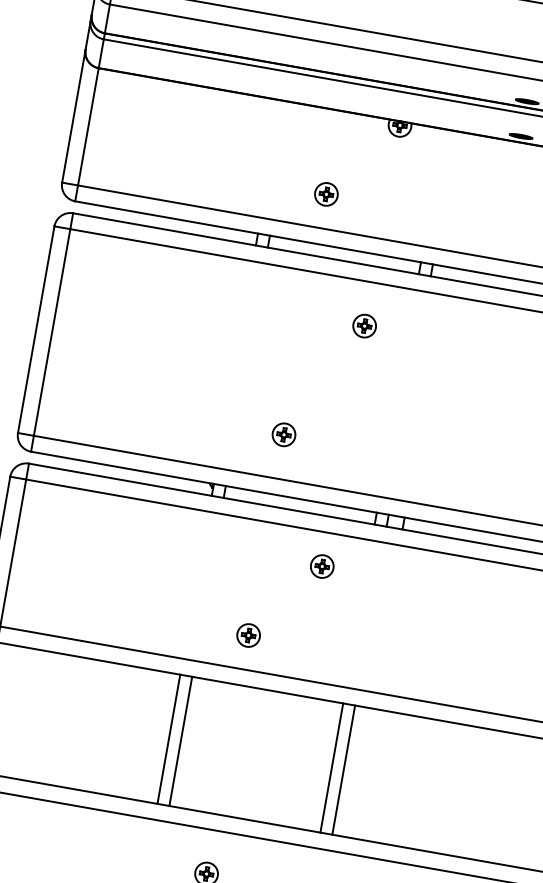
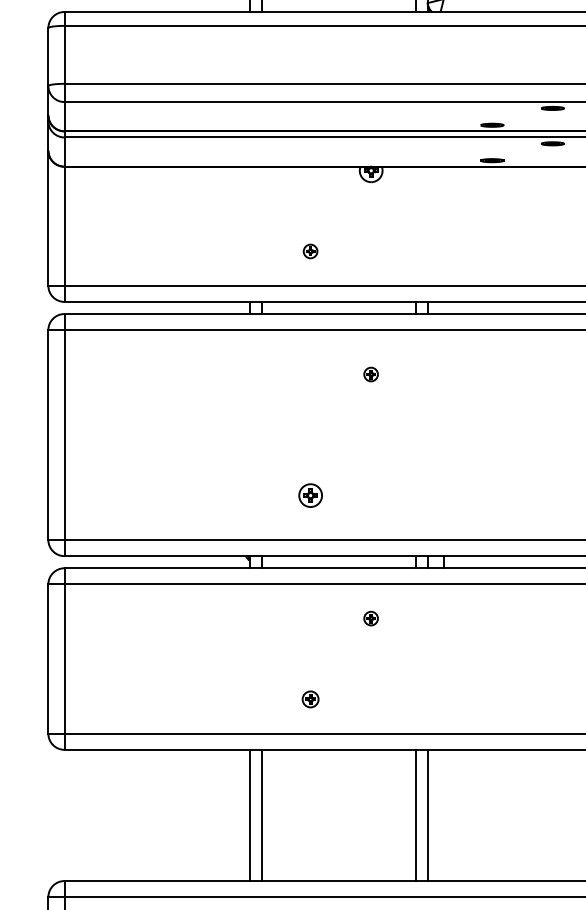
part: (326, 194) -> (310, 251), size x0.6
part: (363, 325) -> (370, 374), size x0.6
part: (321, 566) -> (370, 618), size x0.6
part: (248, 635) -> (310, 699), size x0.7

